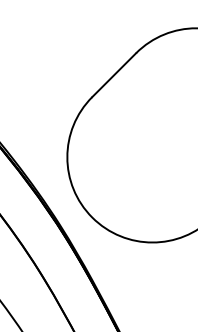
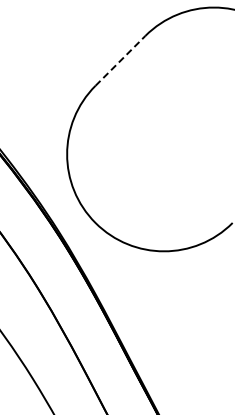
line: (114, 74) -> (120, 60), solid -> dashed

